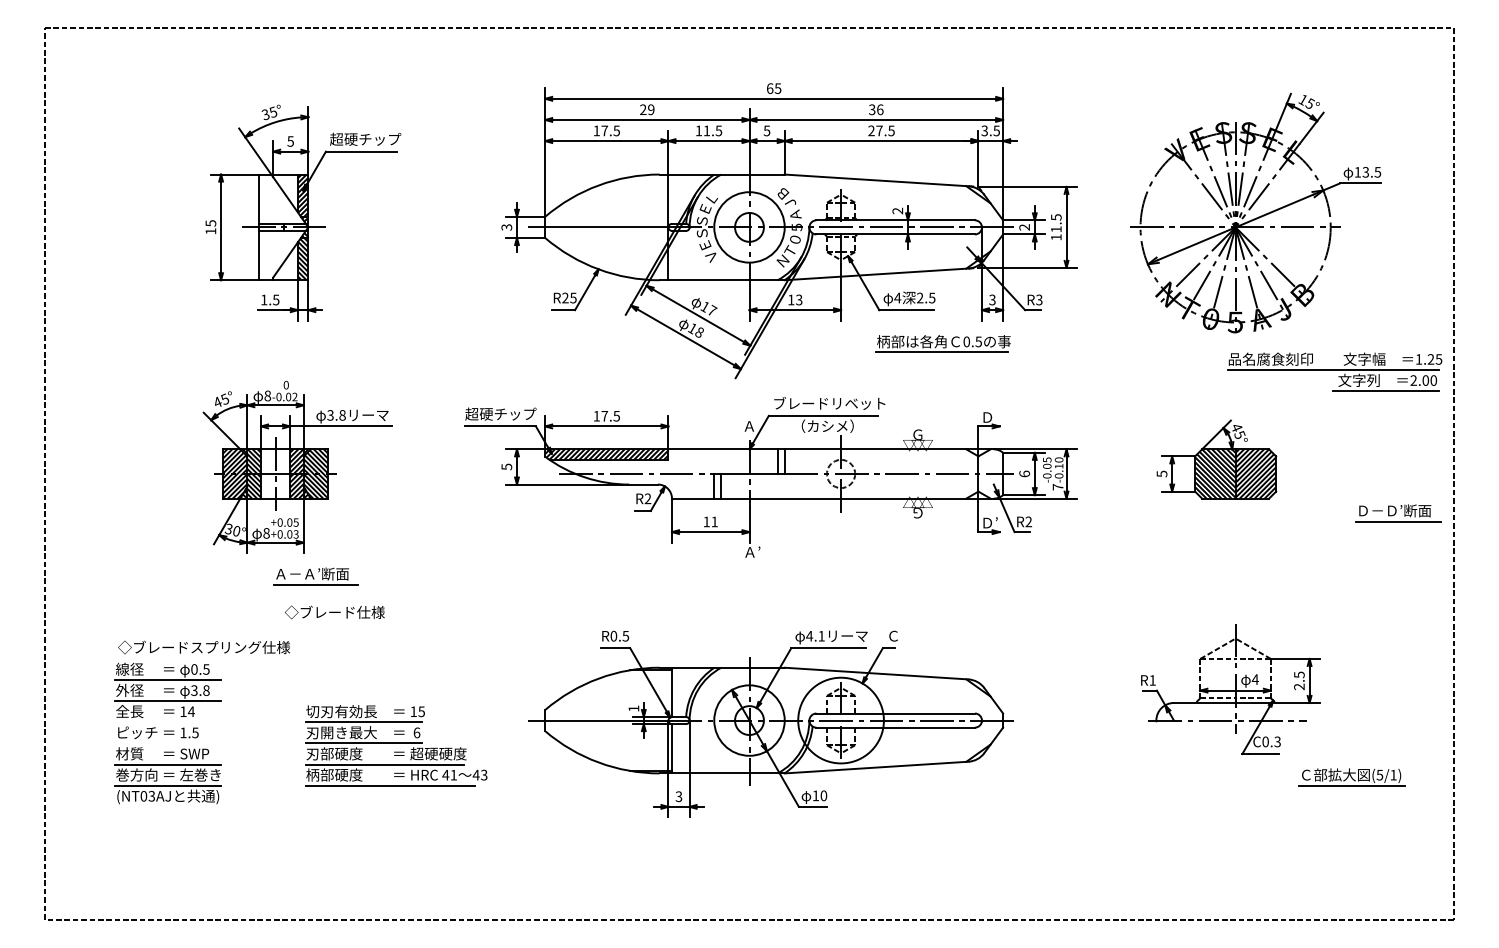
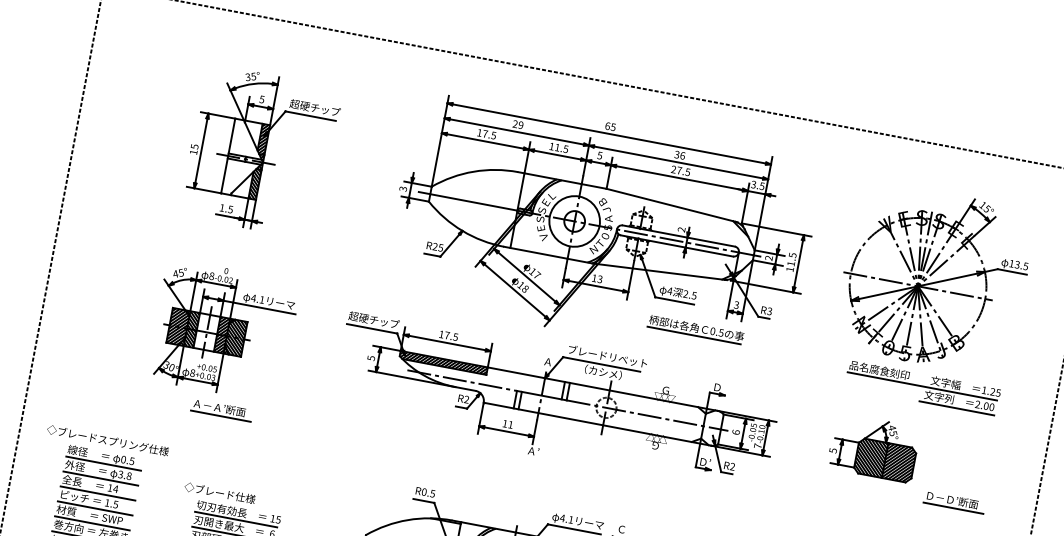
part: (1334, 371) -> (922, 387), moved
text: (336, 415) -> (257, 299), 3.8 -> 4.1
part: (1398, 513) -> (954, 502), moved
text: (334, 612) -> (219, 493), moved
text: (203, 647) -> (107, 440), moved
line: (168, 722) -> (98, 493), added
line: (168, 743) -> (95, 508), added

